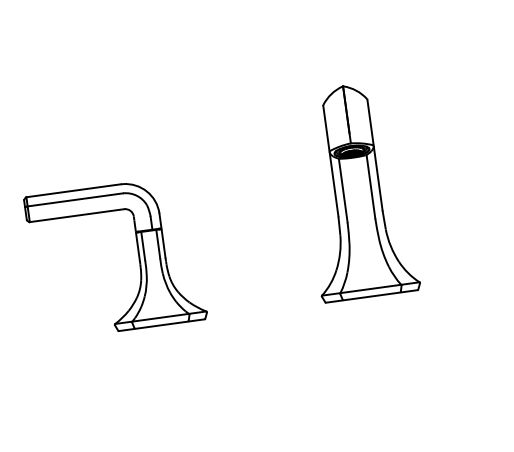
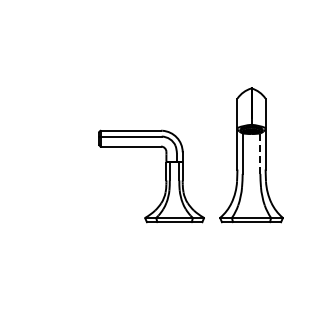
line: (371, 186) -> (260, 153), solid -> dashed
part: (137, 255) -> (165, 176), moved

